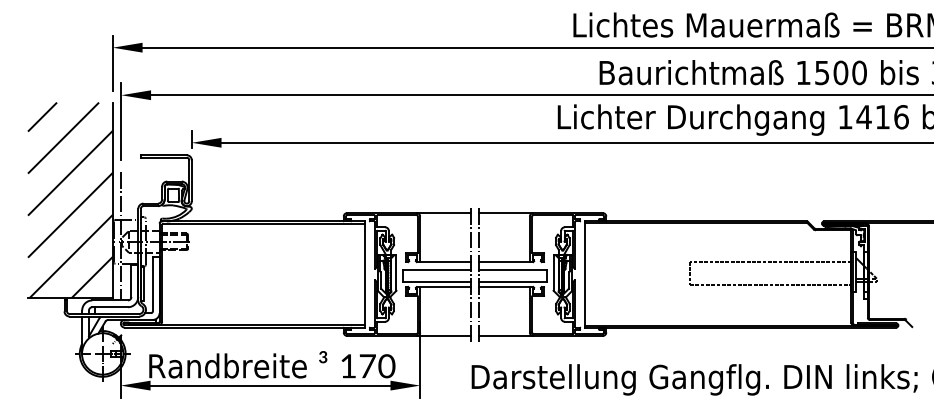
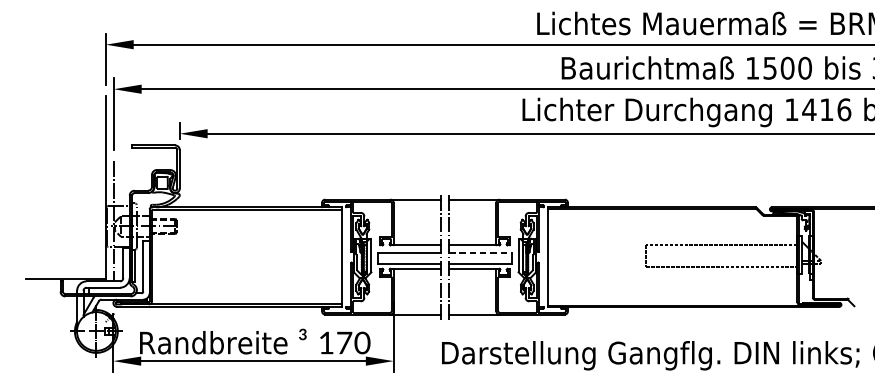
hatch: (70, 199) -> (66, 186), removed
line: (513, 269) -> (481, 252), solid -> dashed

